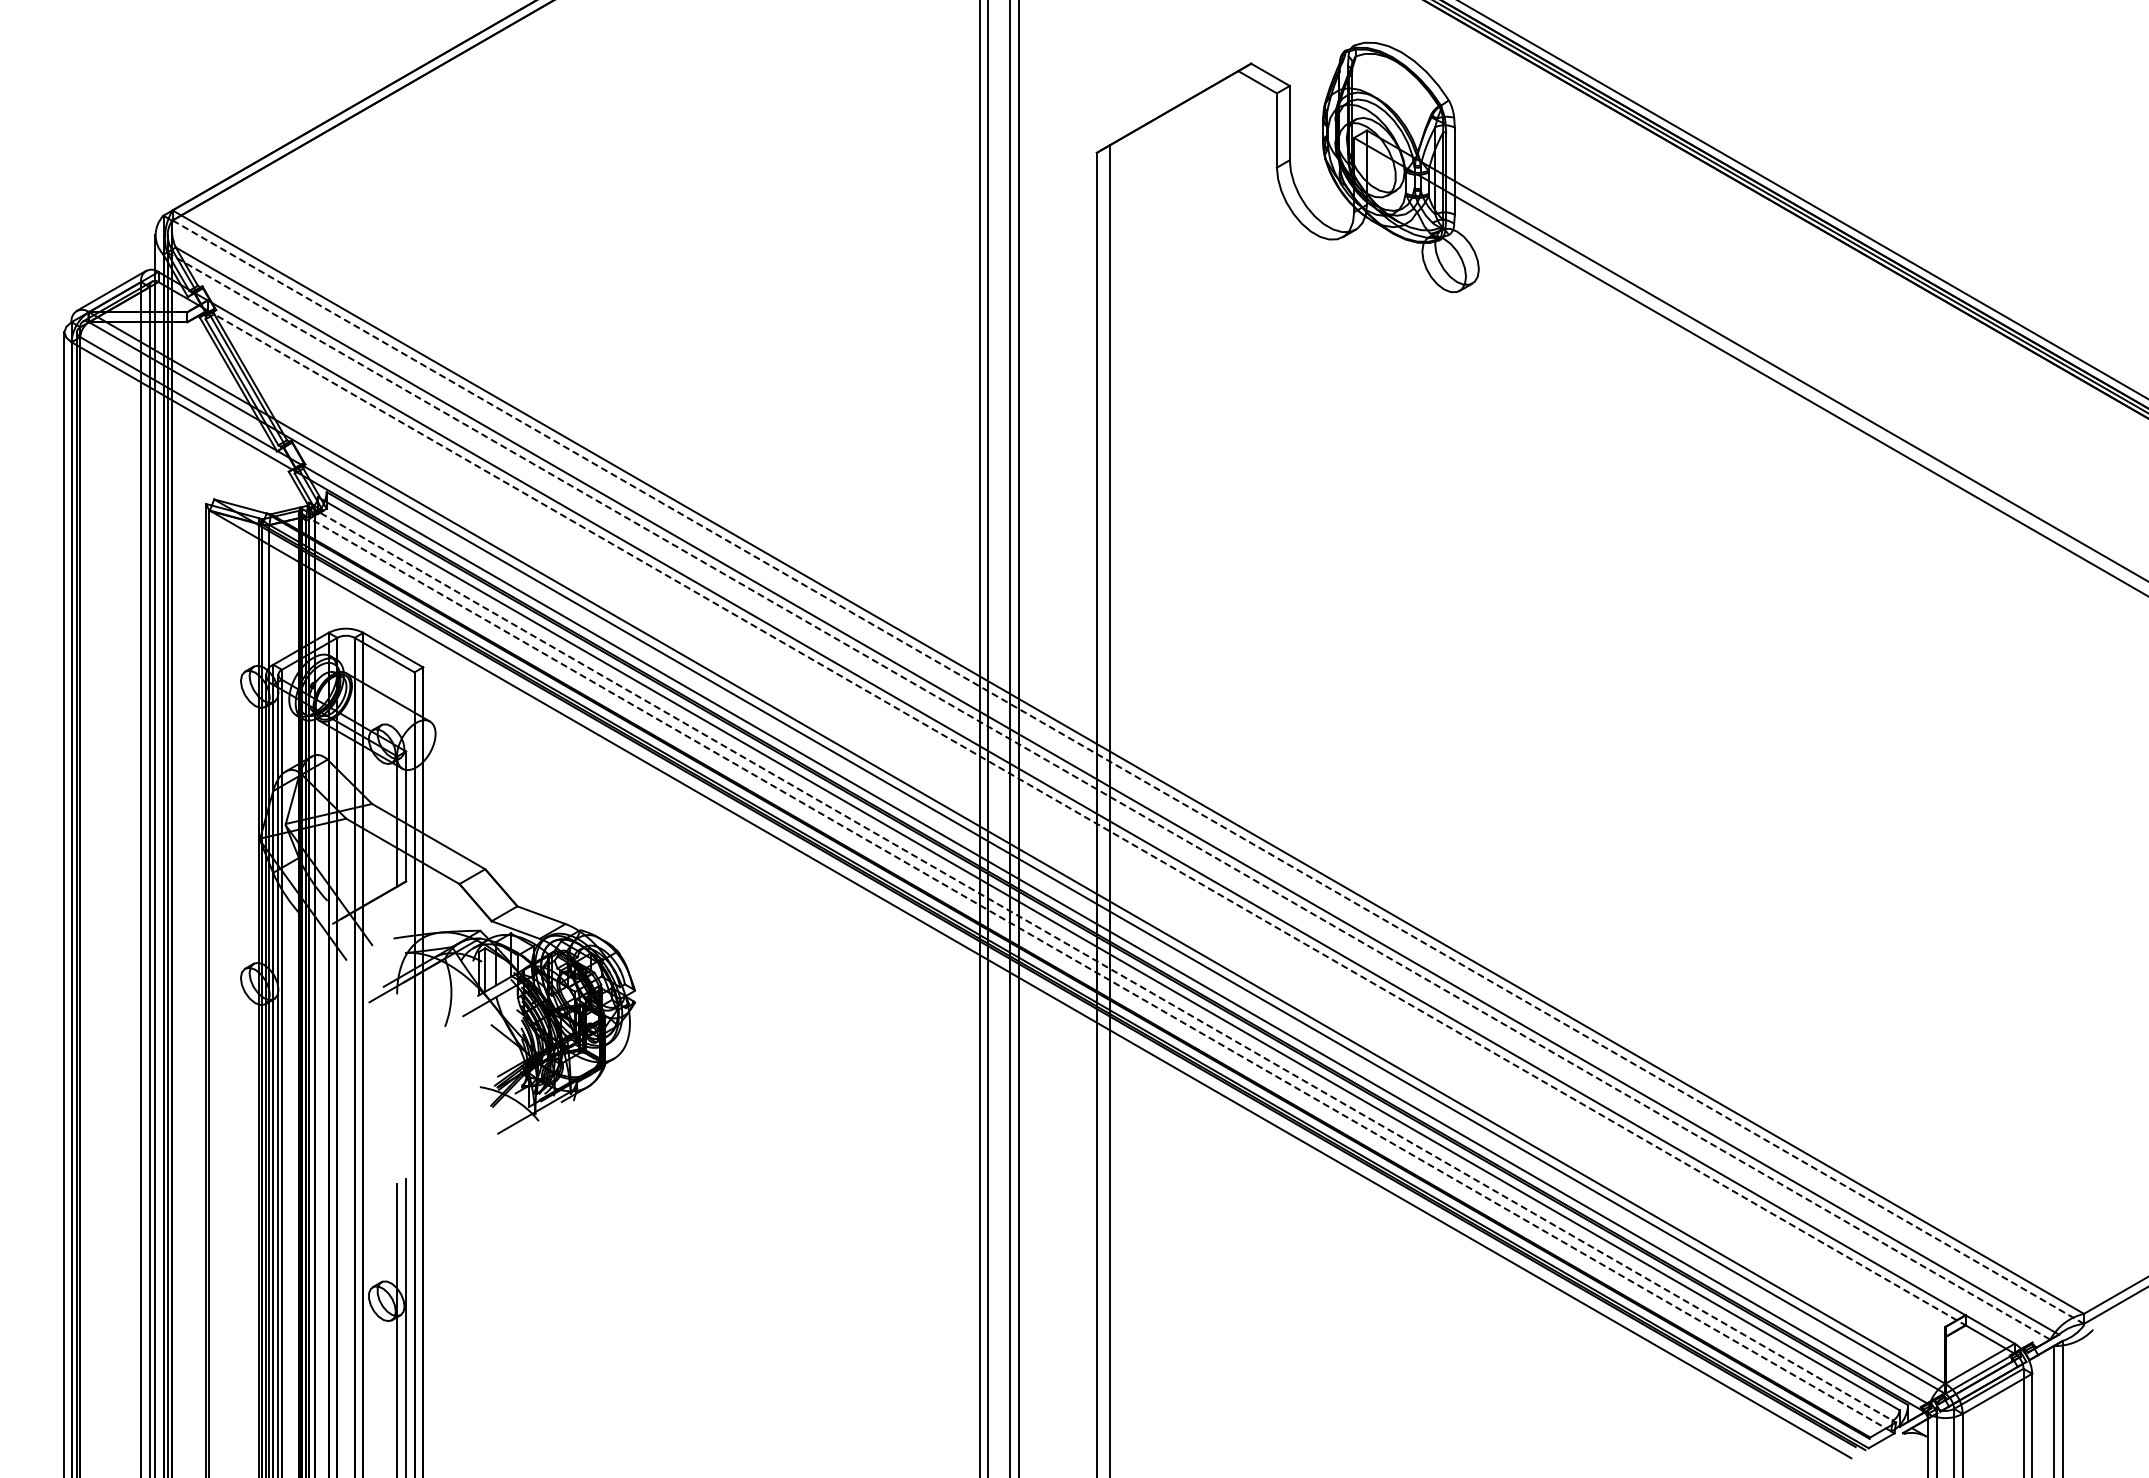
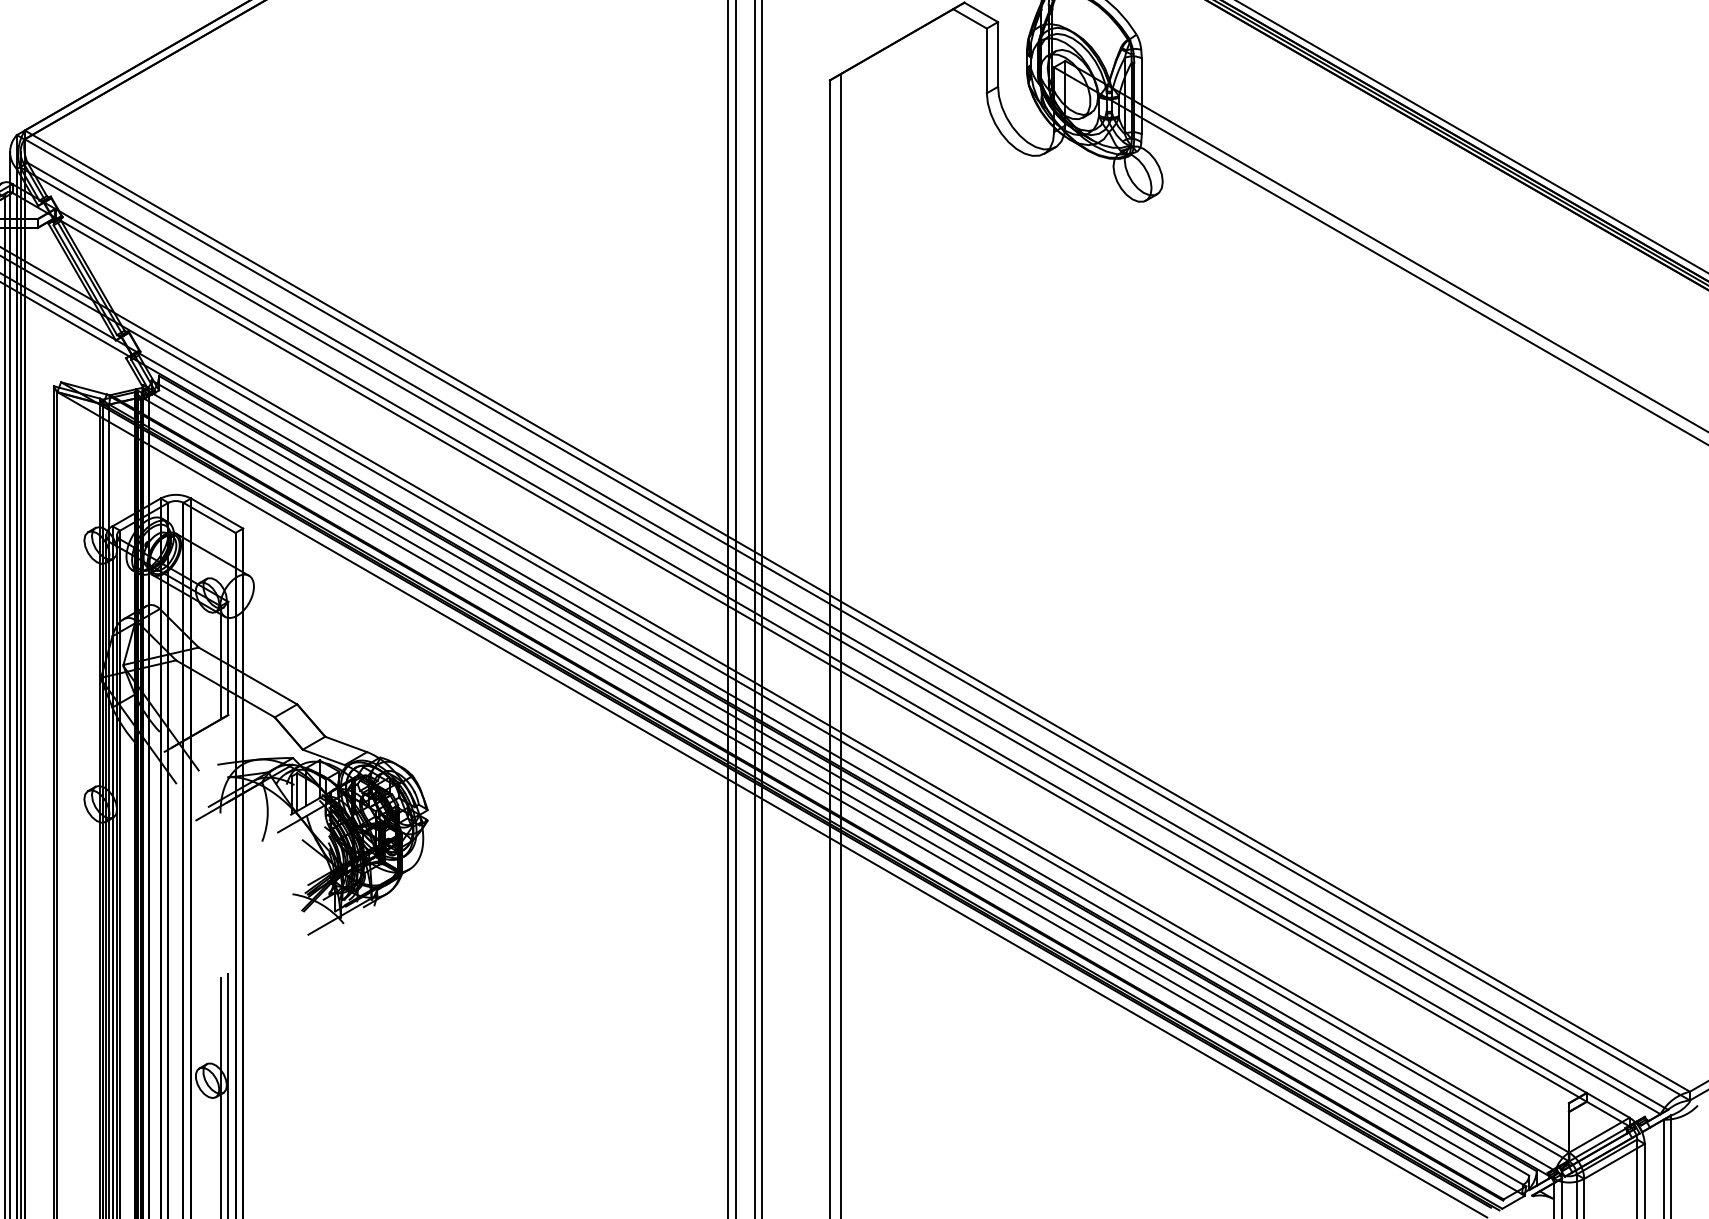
line: (1128, 772) -> (857, 620), dashed -> solid
line: (1109, 796) -> (840, 641), dashed -> solid
line: (1086, 817) -> (820, 659), dashed -> solid
line: (1102, 964) -> (834, 787), dashed -> solid
line: (1100, 974) -> (833, 796), dashed -> solid

